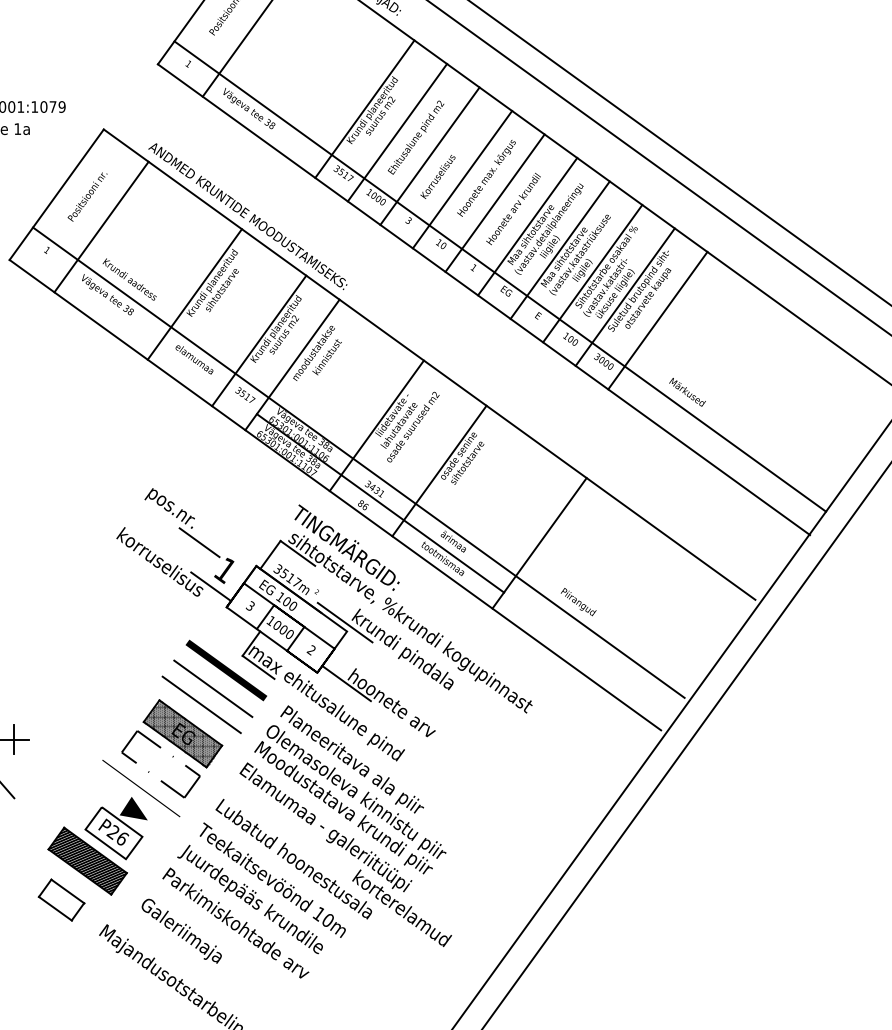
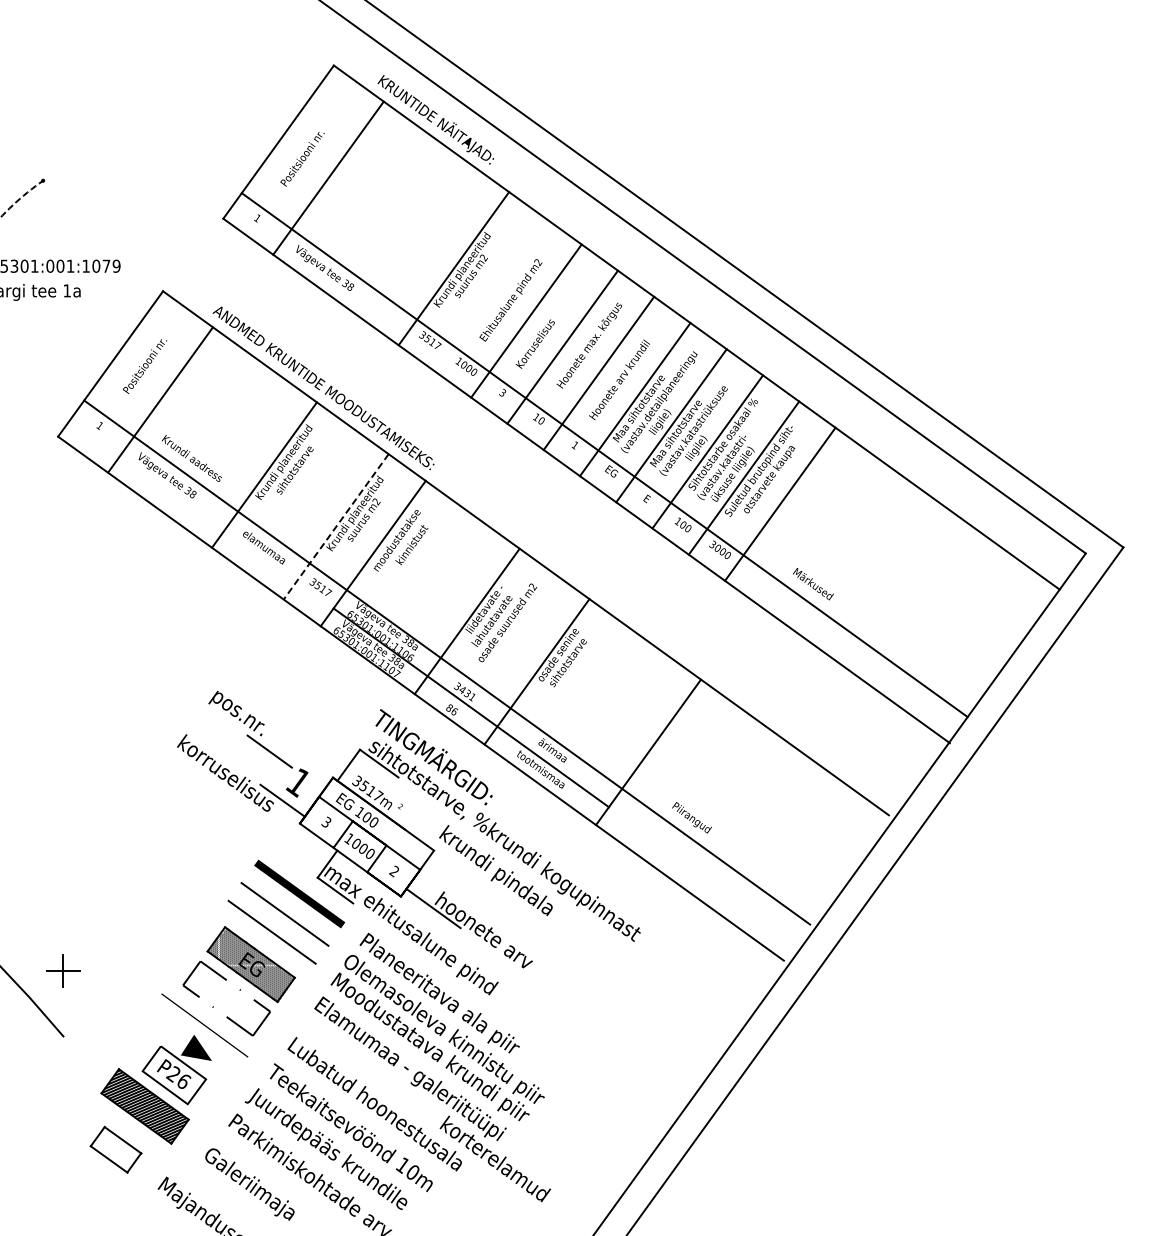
line: (396, 132) -> (489, 294), removed
line: (259, 340) -> (336, 526), solid -> dashed
line: (344, 622) -> (431, 840), removed

